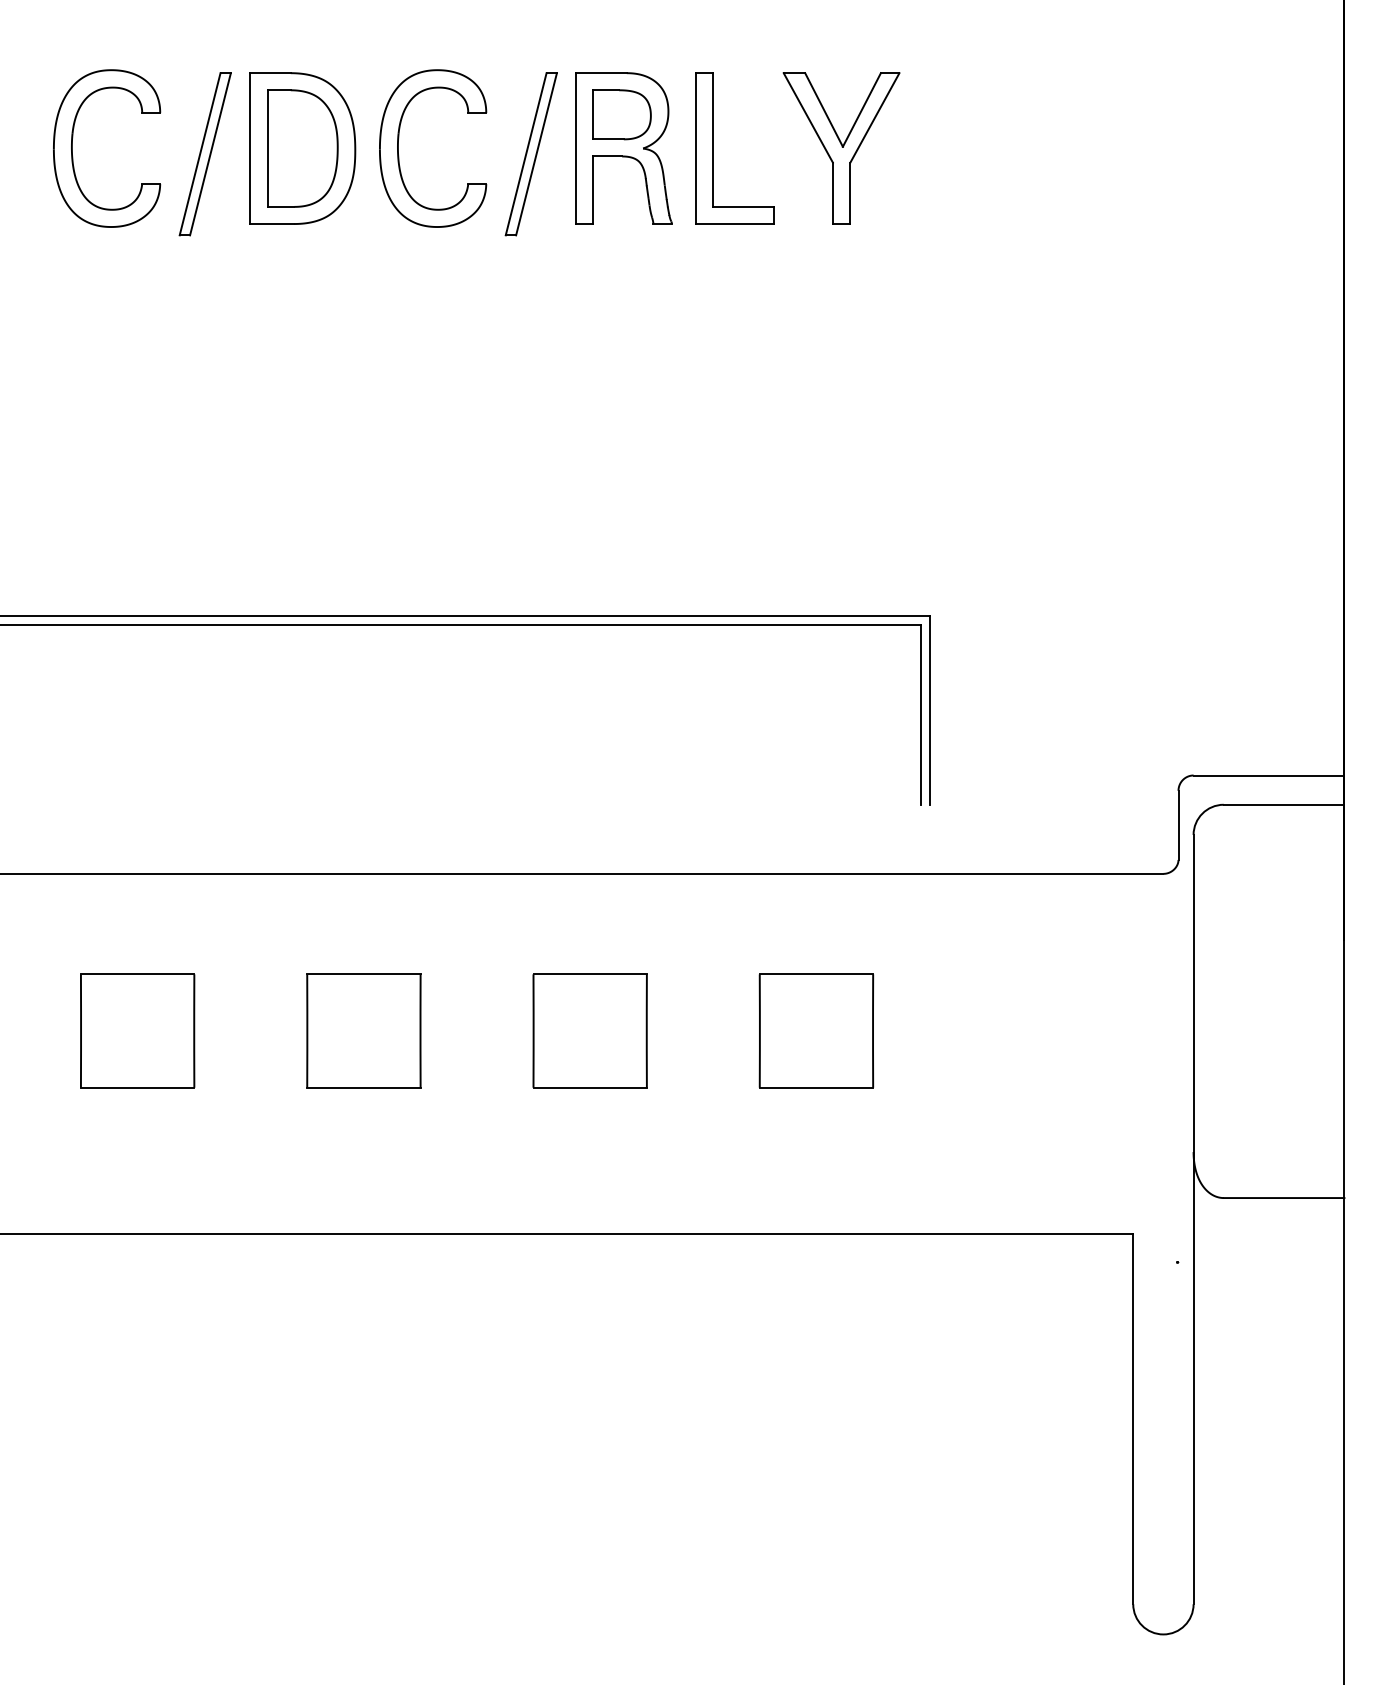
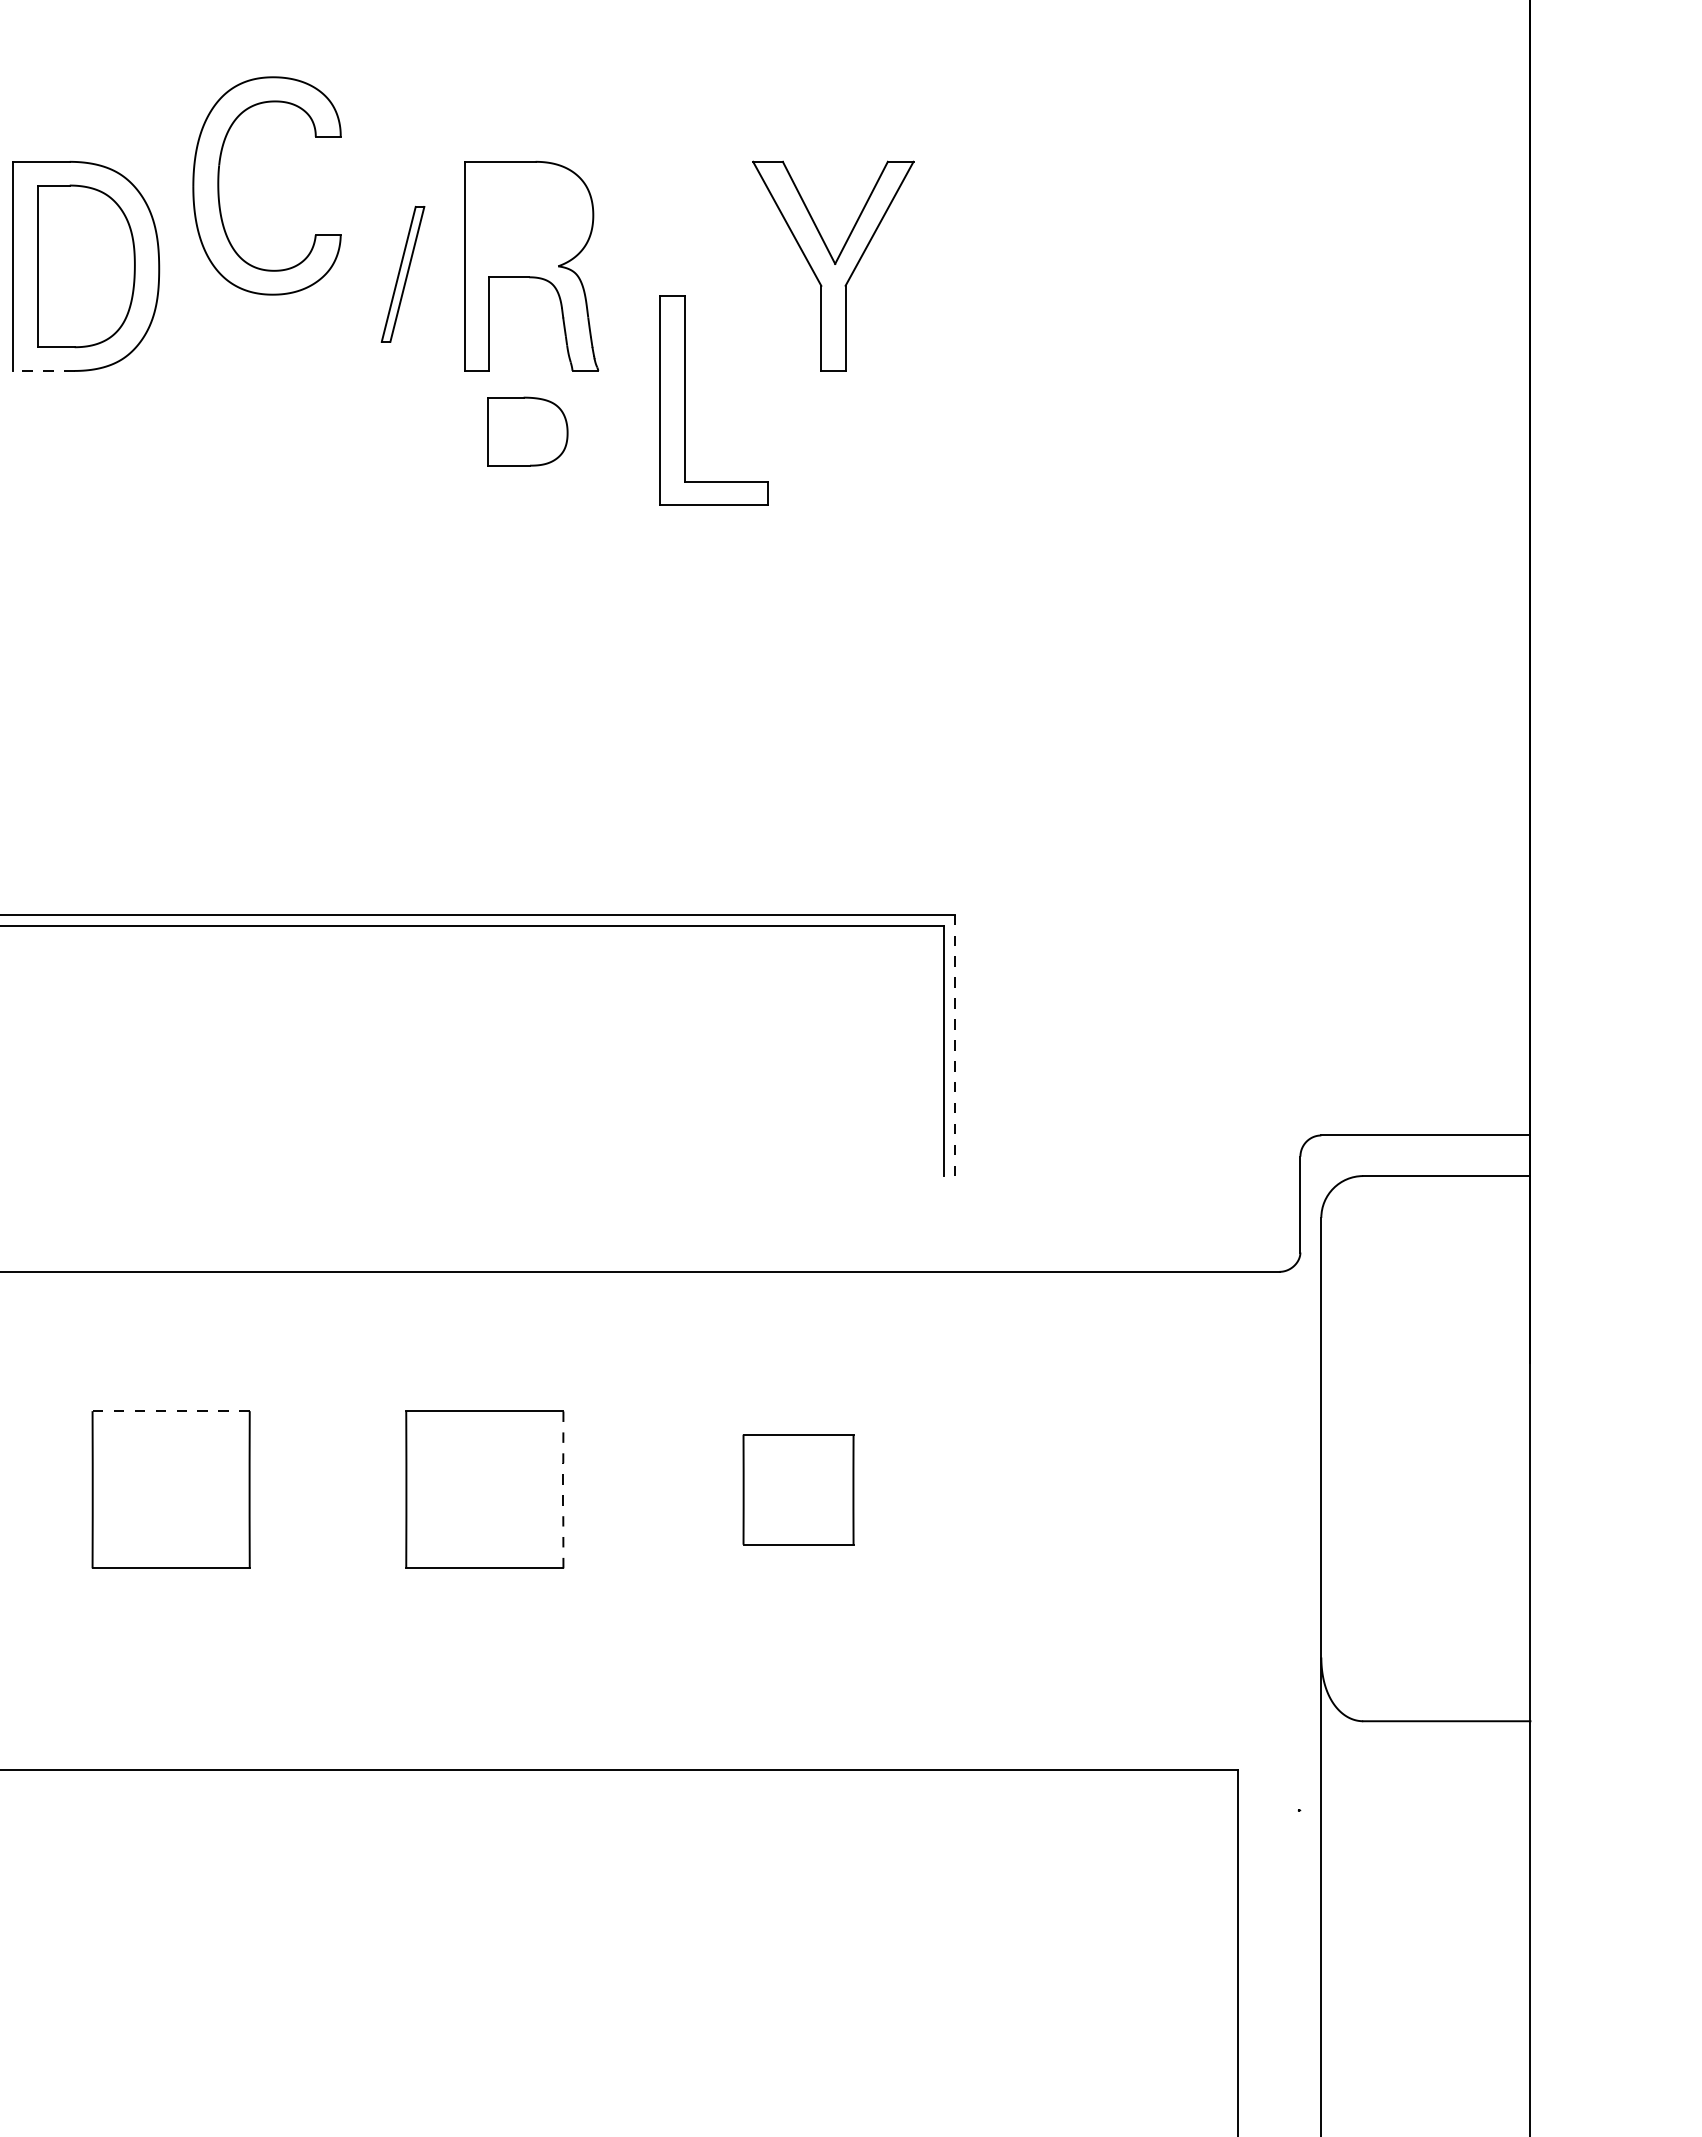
part: (621, 114) -> (526, 431), moved
part: (713, 148) -> (684, 400), moved
part: (530, 154) -> (402, 274), size x0.6
part: (399, 156) -> (220, 196), moved
line: (271, 224) -> (43, 371), solid -> dashed
line: (929, 711) -> (955, 1046), solid -> dashed
line: (363, 974) -> (170, 1411), solid -> dashed
line: (646, 1030) -> (562, 1488), solid -> dashed
part: (816, 1030) -> (798, 1488), size x0.7

